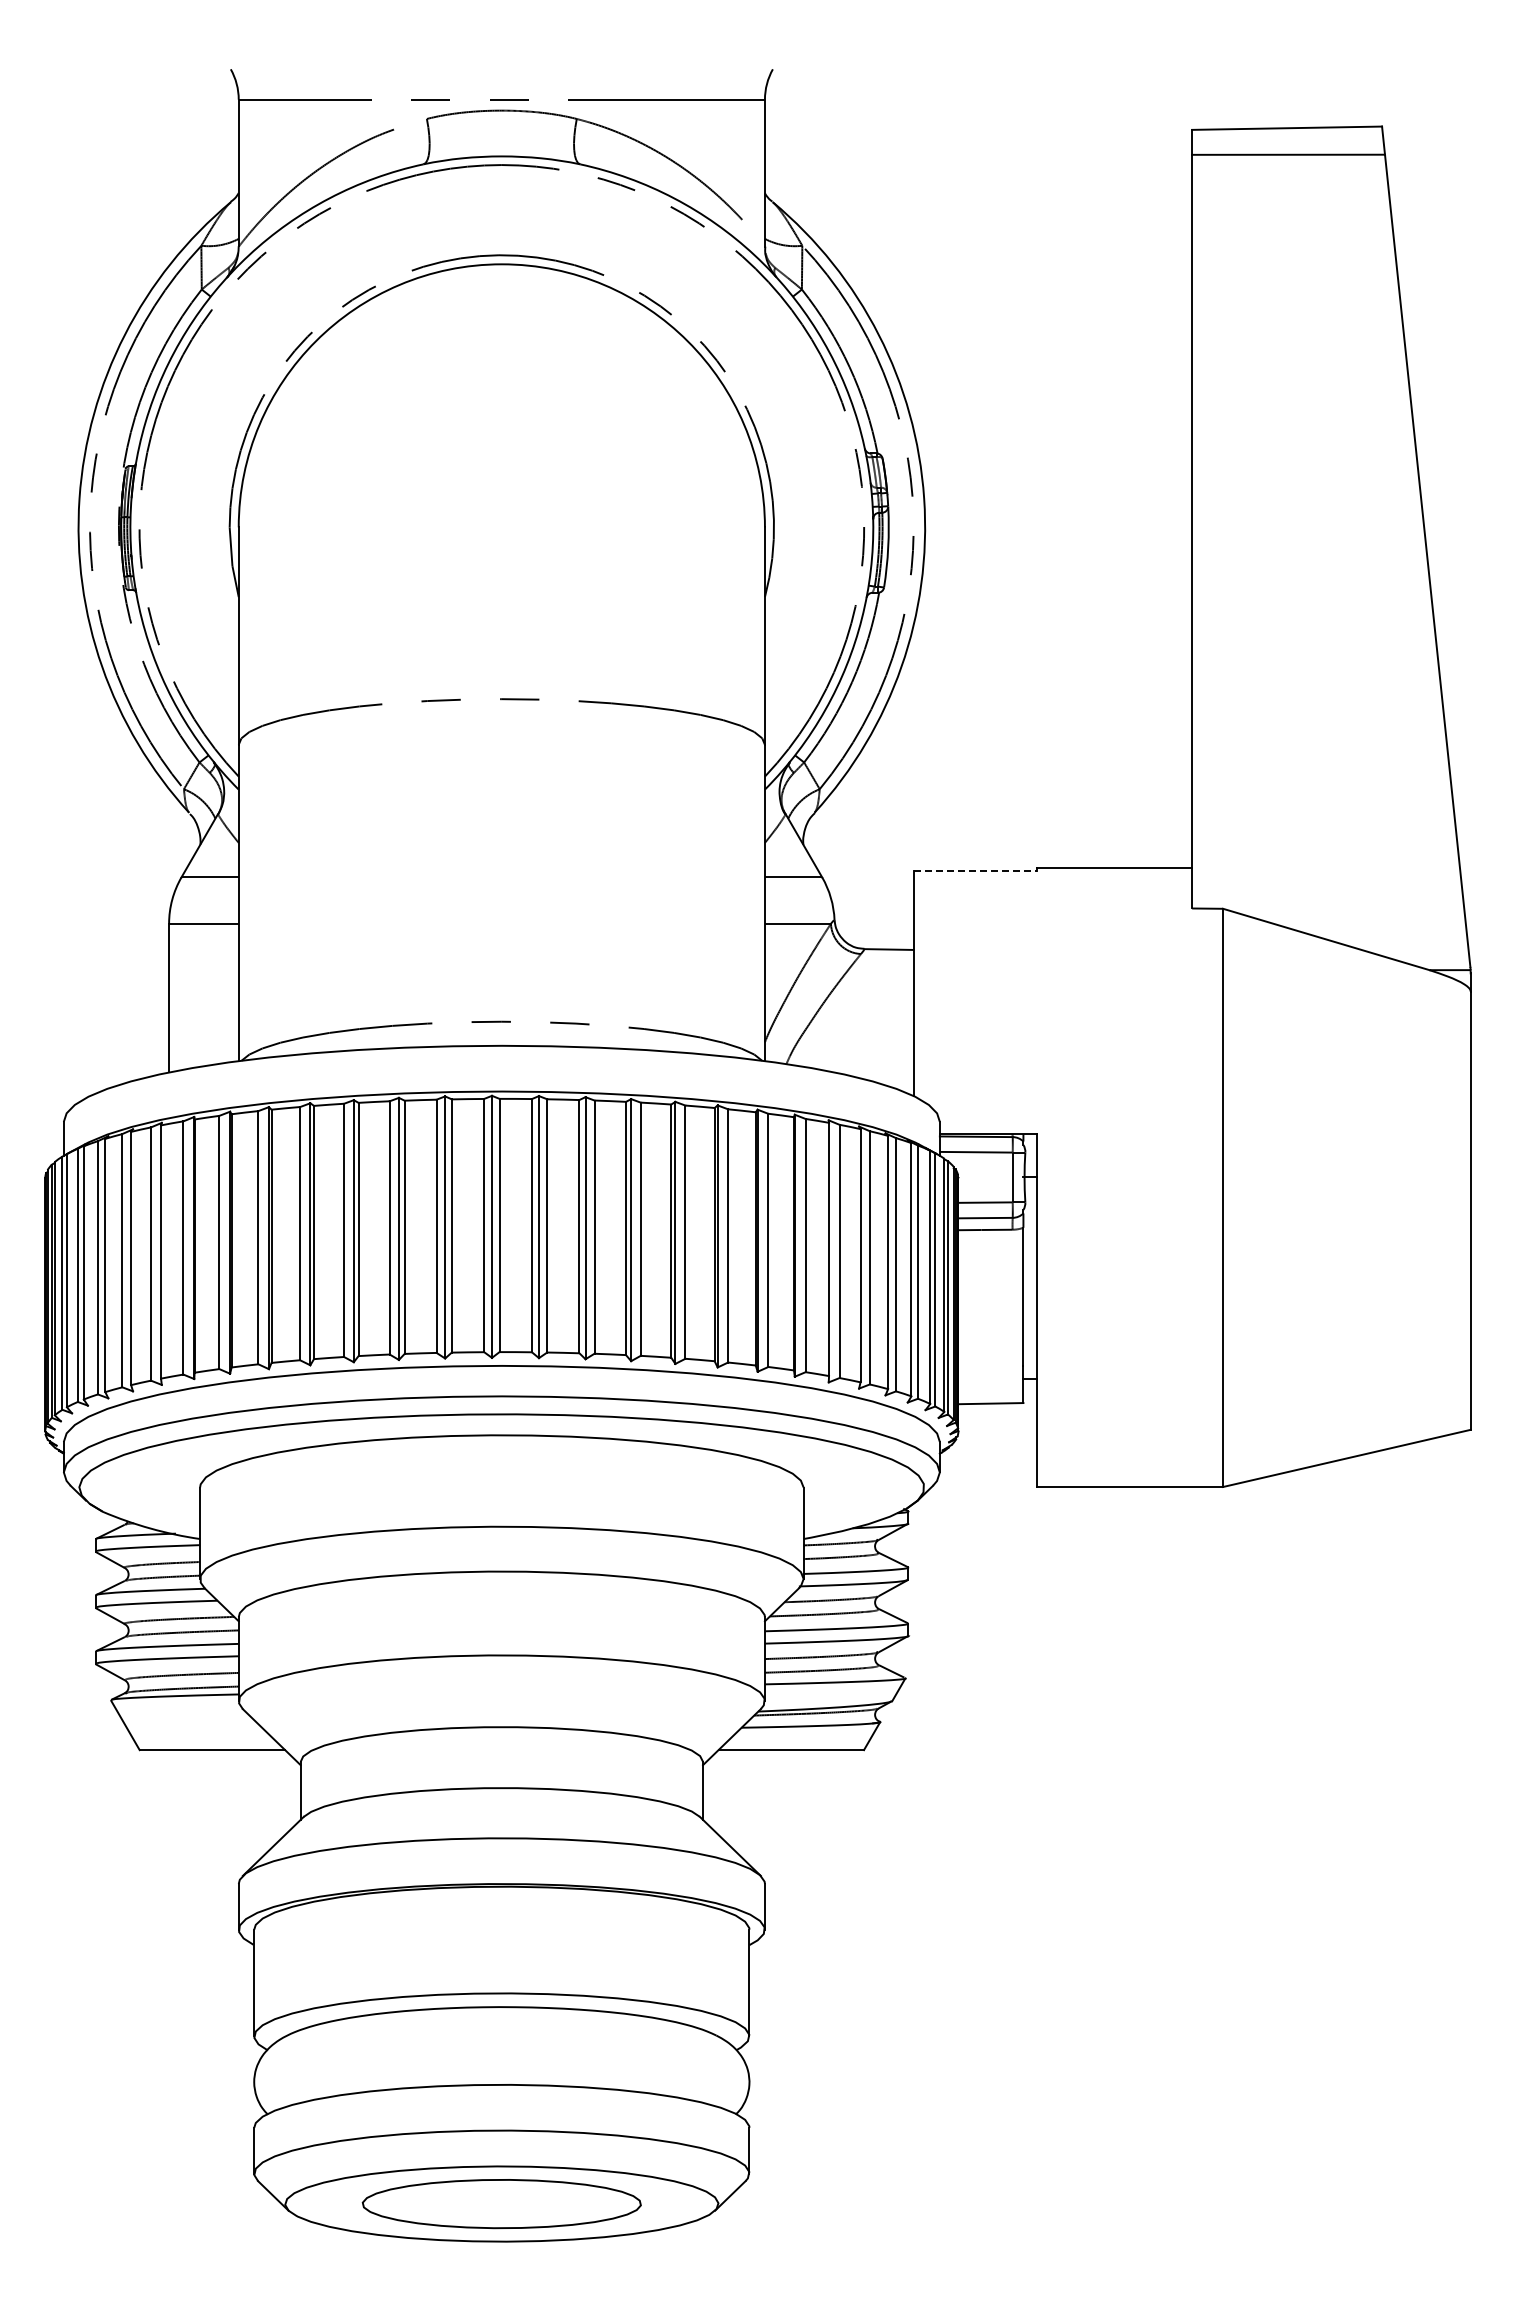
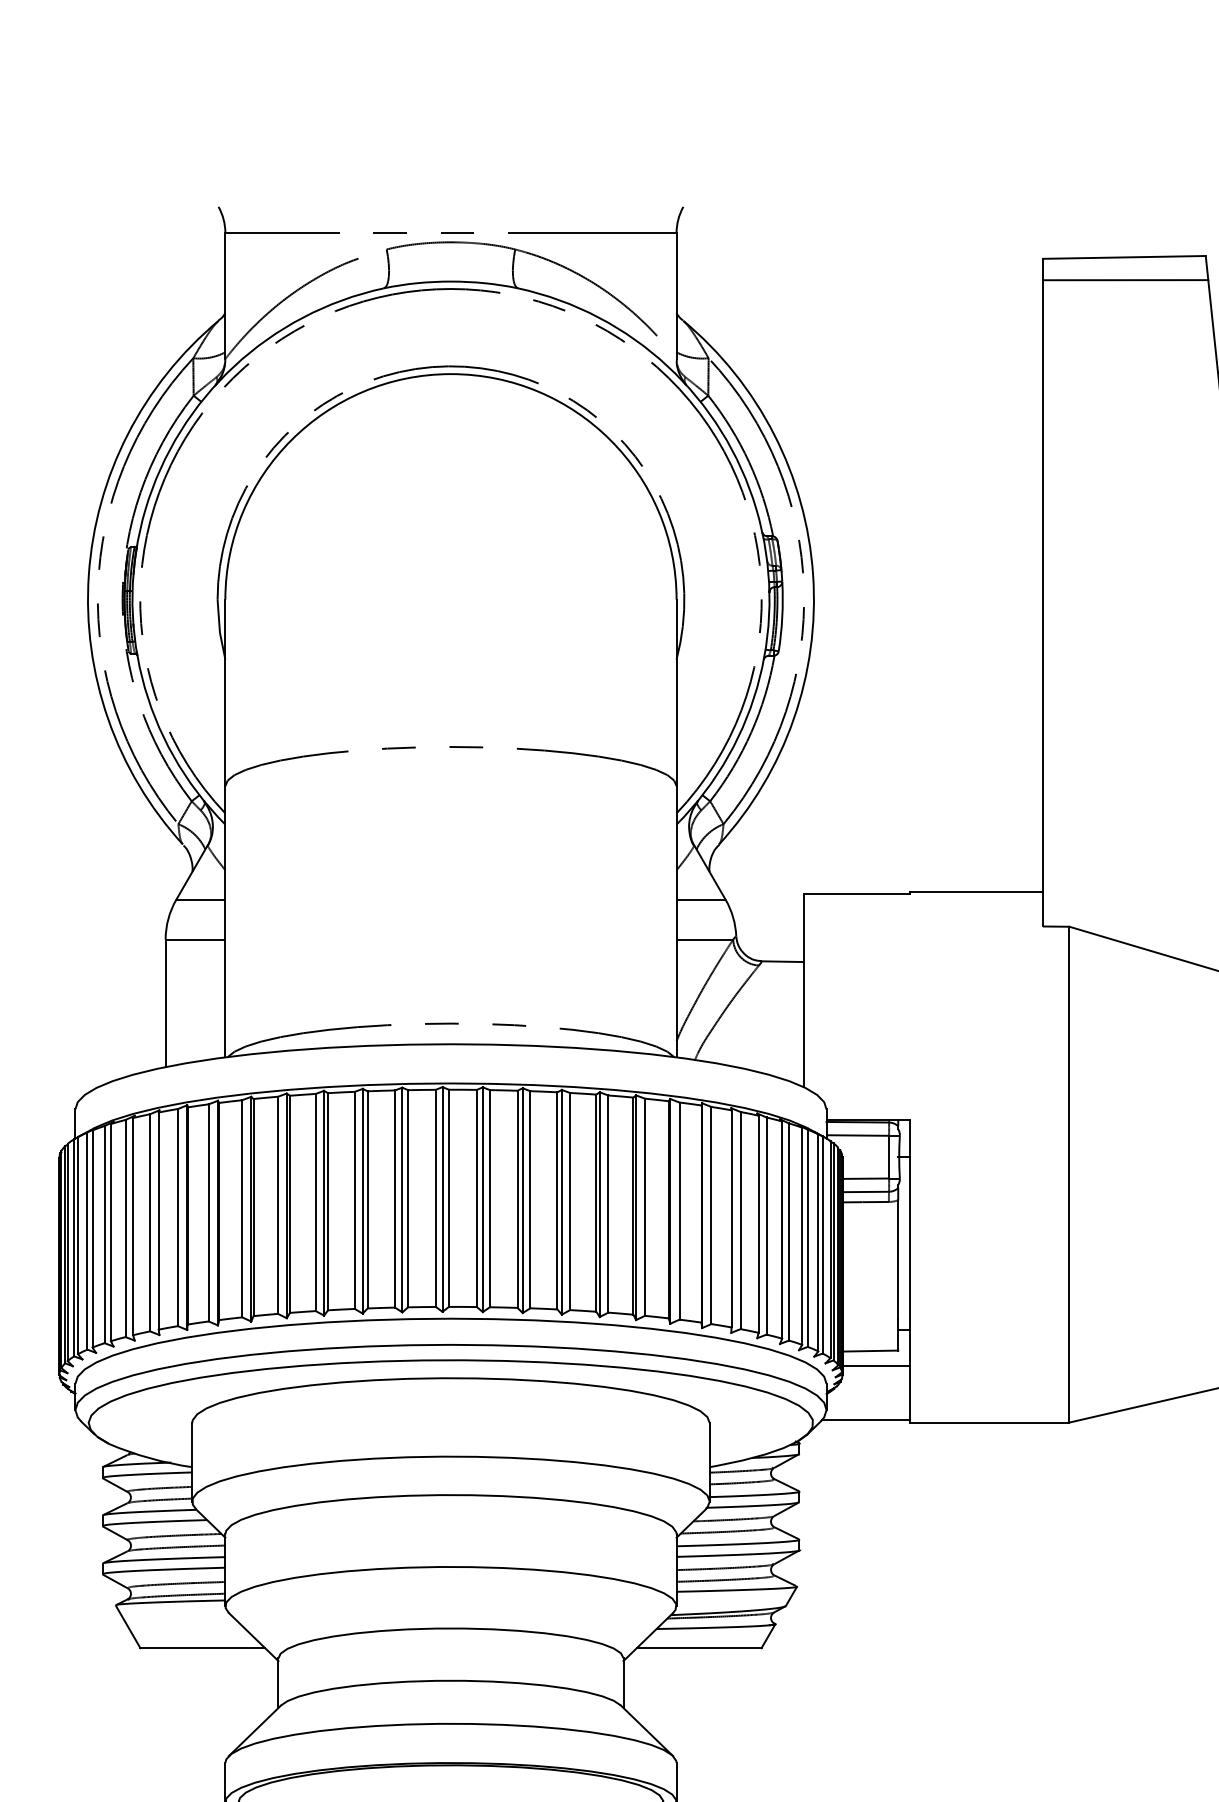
line: (975, 870) -> (857, 893), dashed -> solid
line: (997, 1421) -> (876, 1366), added
line: (985, 1483) -> (865, 1419), added

